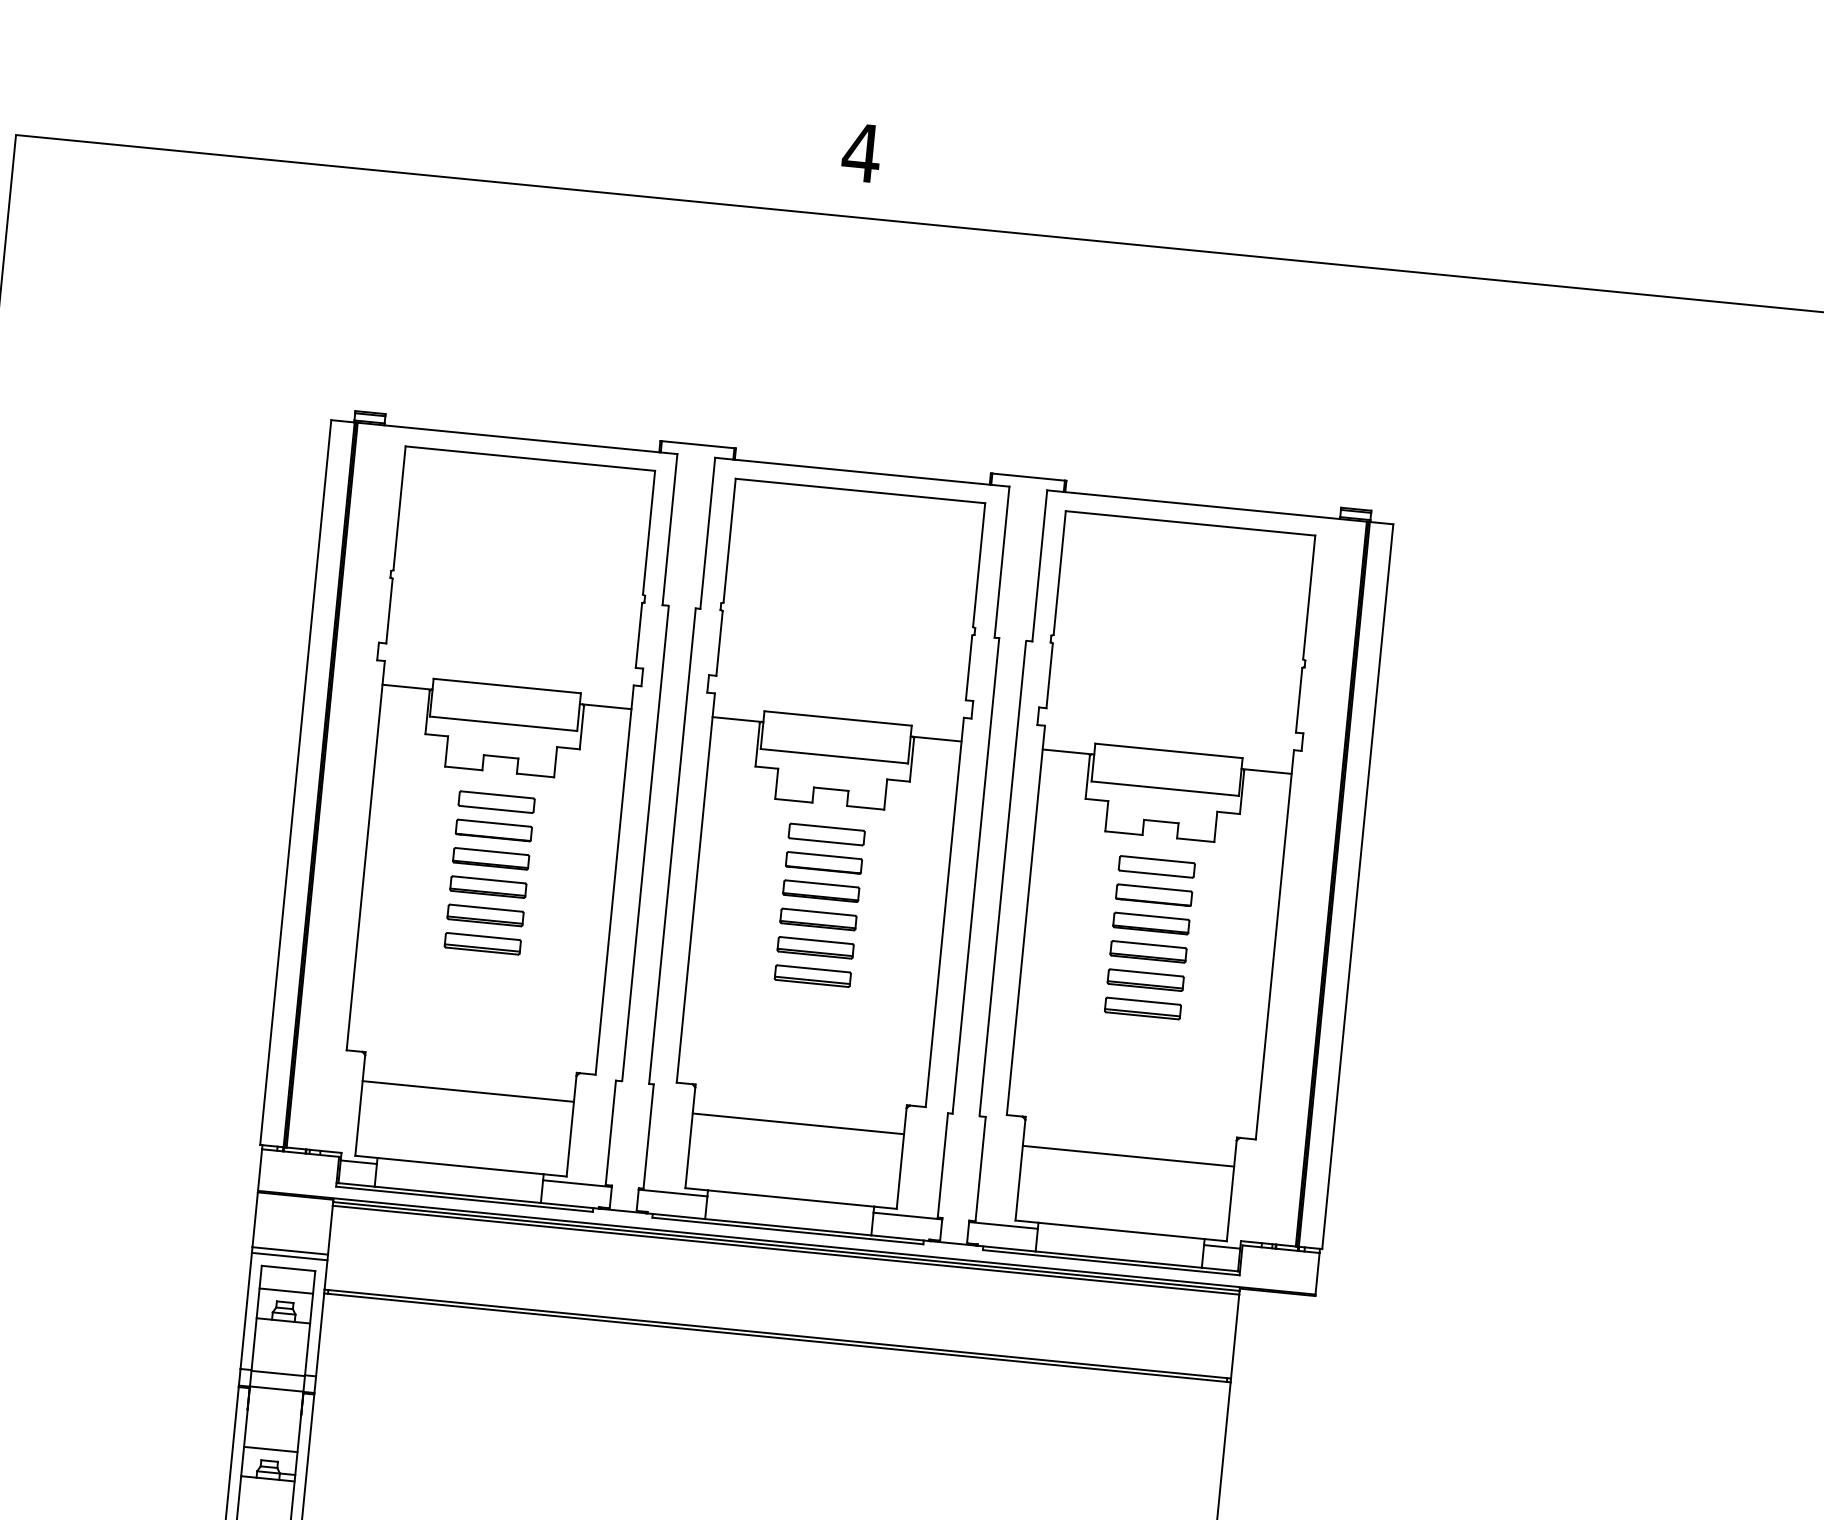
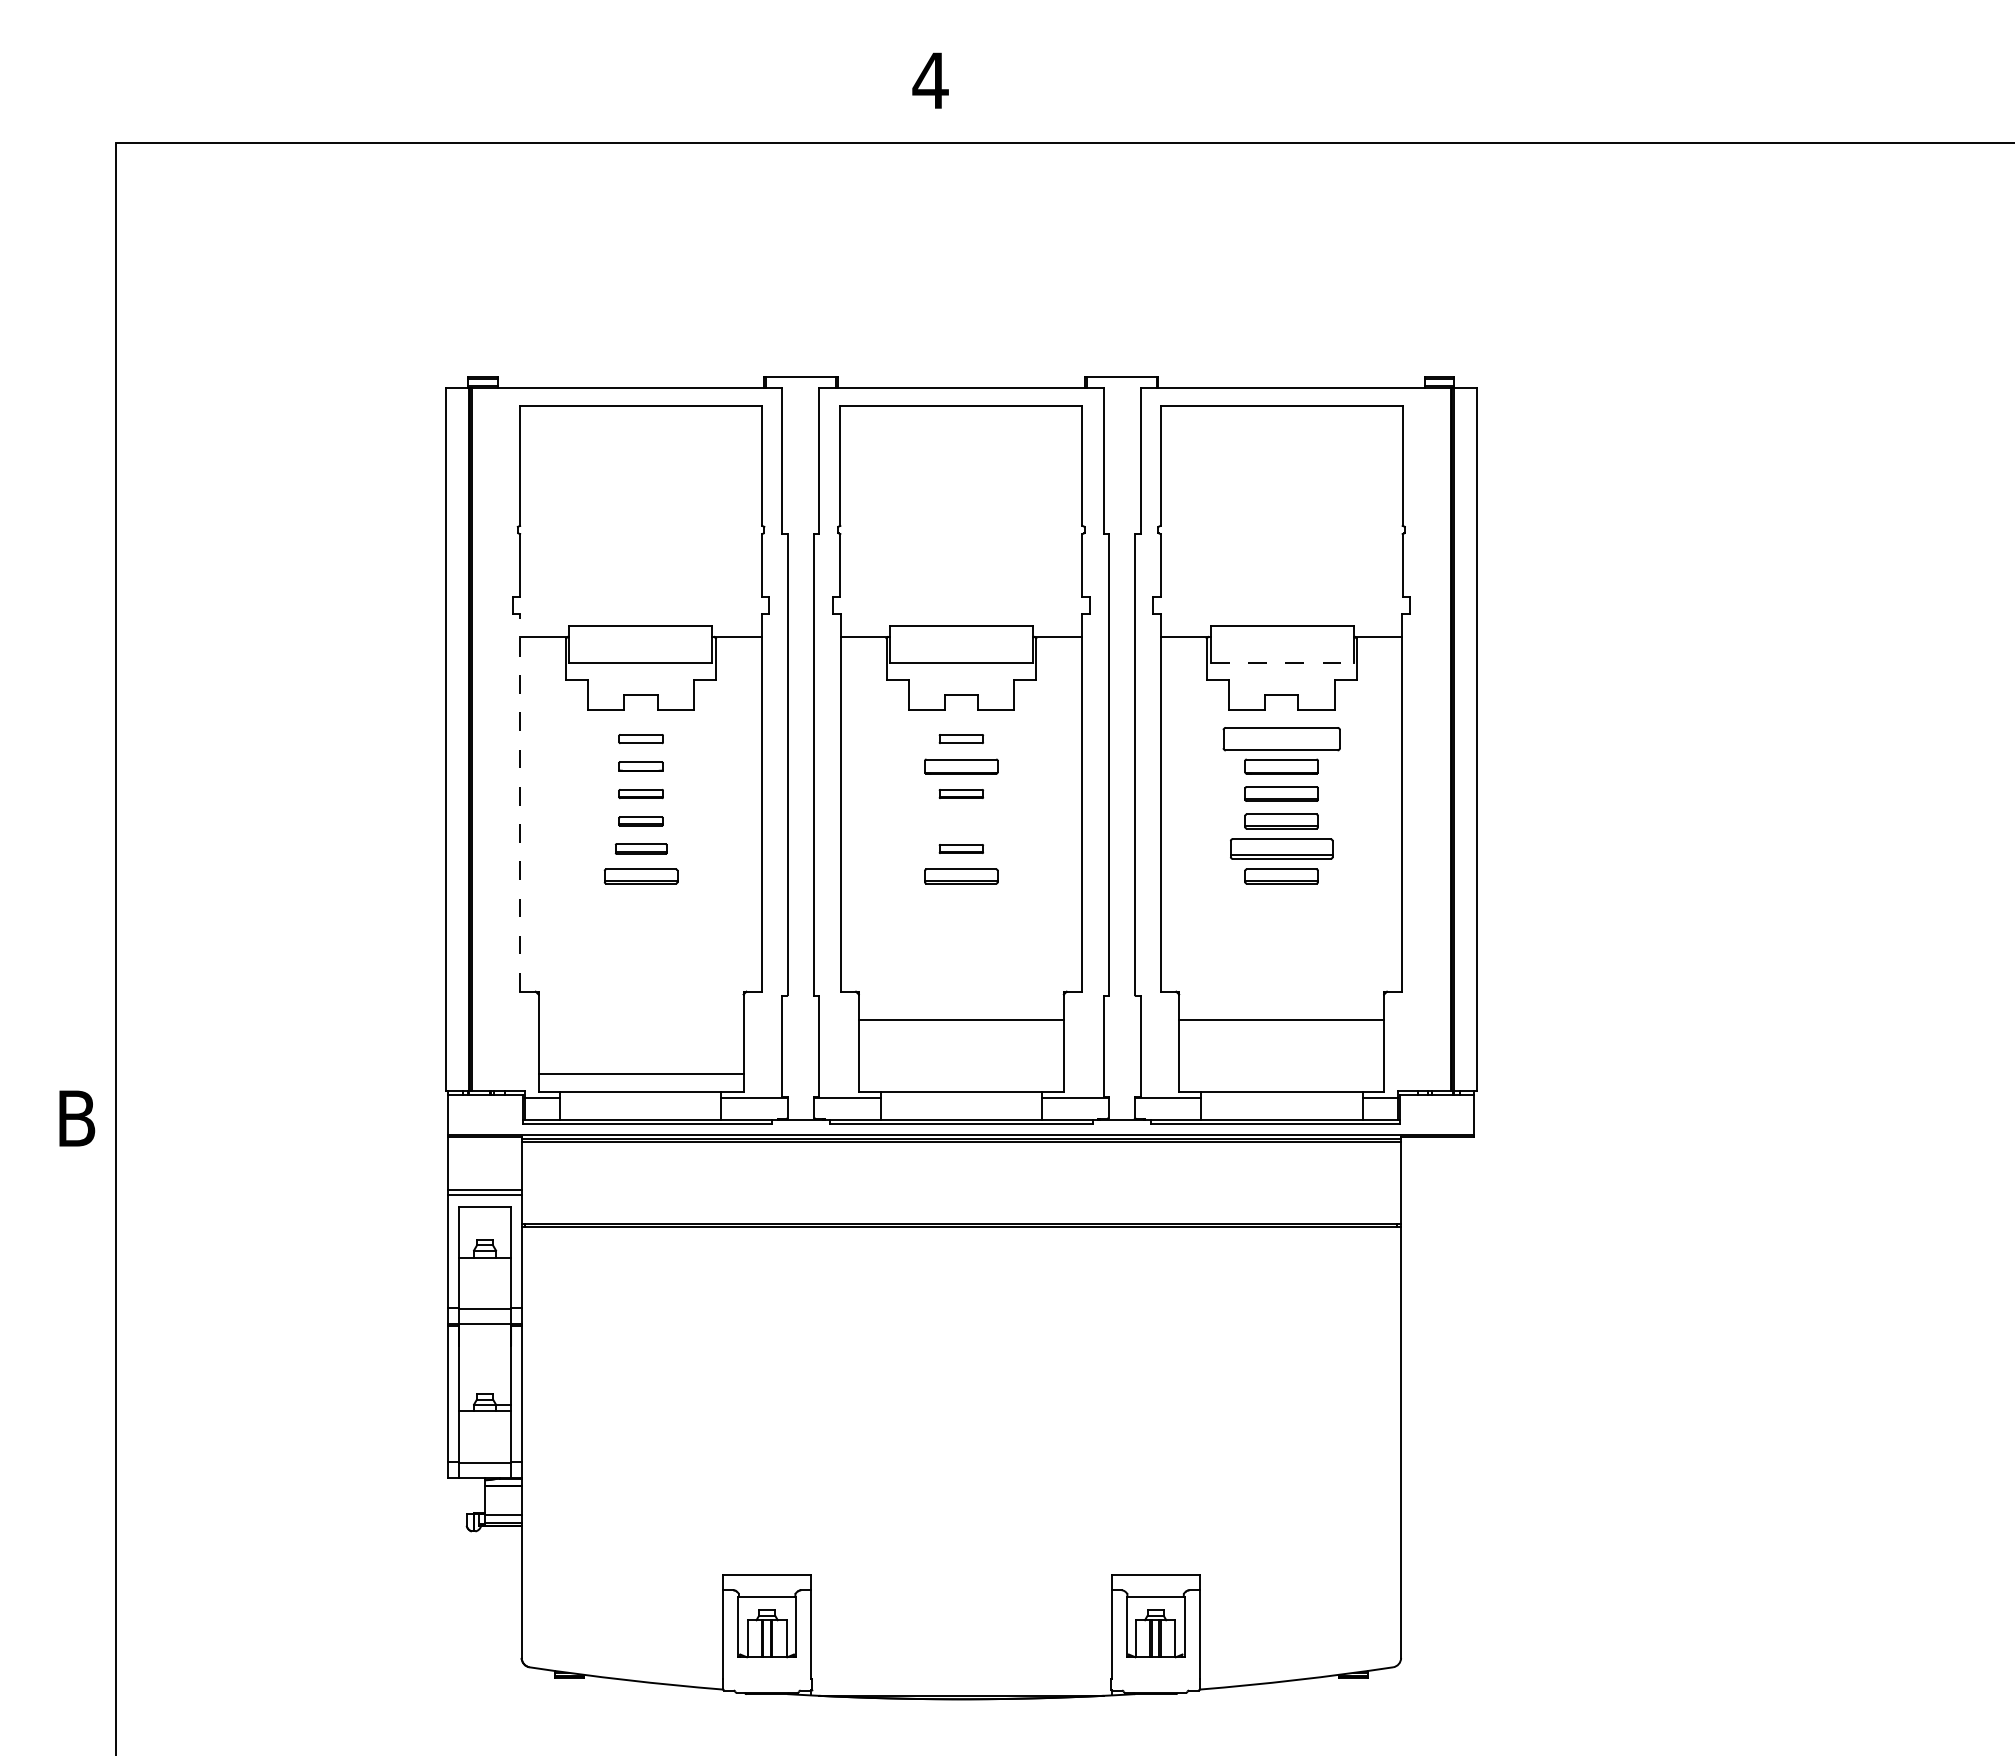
line: (1165, 789) -> (1282, 663), solid -> dashed
part: (497, 801) -> (641, 738), size x0.6
part: (493, 830) -> (640, 766), size x0.6
part: (826, 833) -> (961, 738), size x0.6
line: (365, 855) -> (520, 802), solid -> dashed
part: (491, 858) -> (641, 793), size x0.6
part: (1156, 866) -> (1281, 738), size x1.6
part: (487, 887) -> (640, 821), size x0.6
part: (821, 890) -> (961, 793), size x0.6
part: (486, 914) -> (641, 848), size x0.7
part: (818, 919) -> (961, 821), removed
part: (815, 947) -> (961, 848), size x0.6
part: (1145, 979) -> (1281, 848), size x1.4
line: (467, 1091) -> (640, 1073), moved
line: (285, 1290) -> (484, 1228), removed
line: (270, 1449) -> (484, 1382), removed

